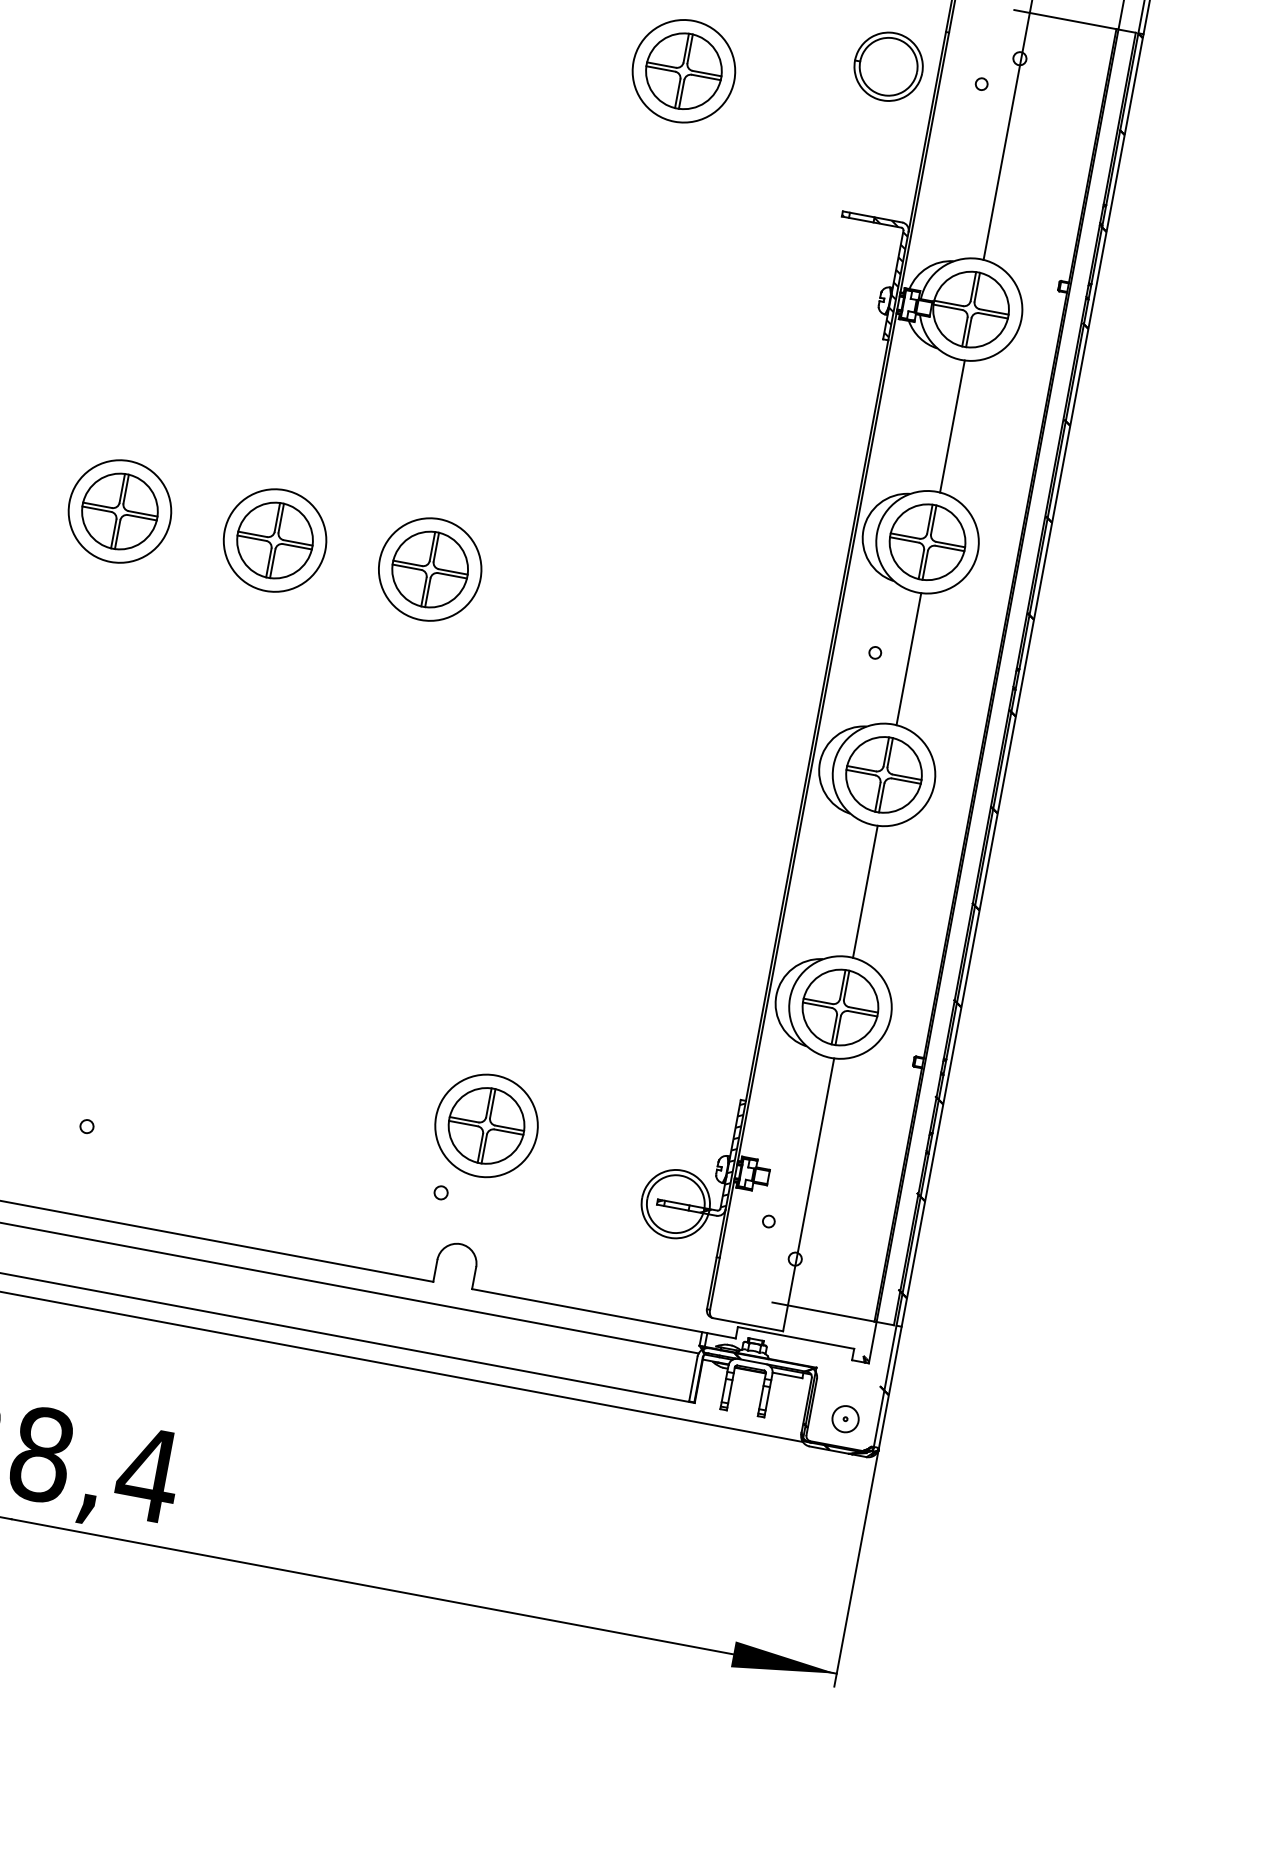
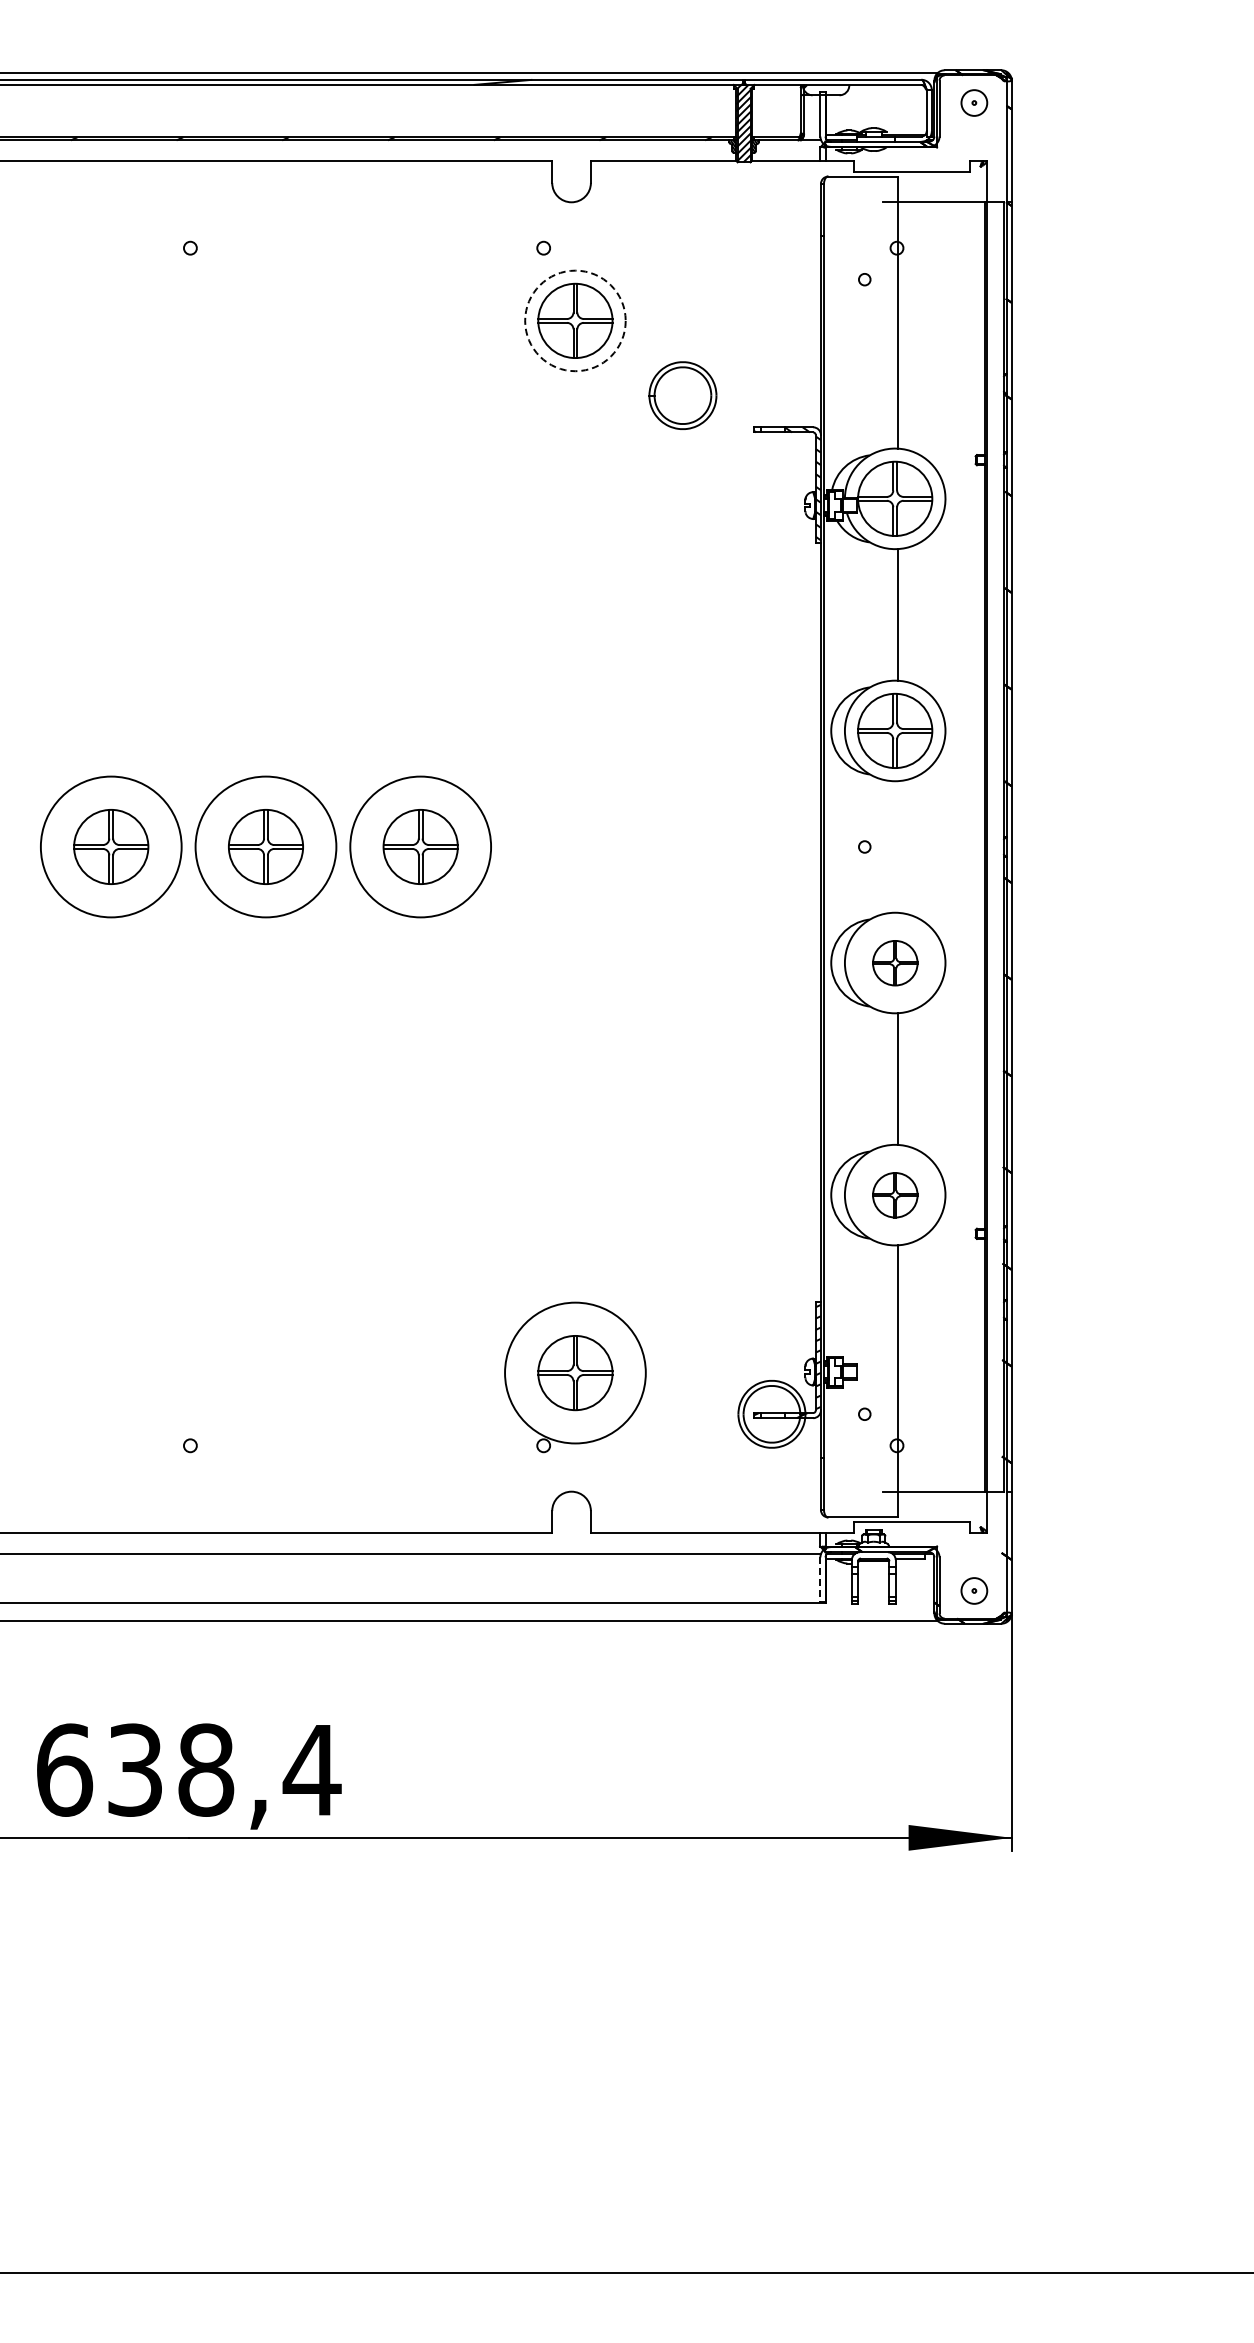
part: (888, 66) -> (682, 395), moved
circle: (684, 70) -> (575, 320), solid -> dashed
circle: (119, 510) -> (110, 846), size x1.4
circle: (274, 539) -> (265, 846), size x1.4
circle: (430, 569) -> (420, 846), size x1.4
line: (909, 658) -> (898, 846), removed
part: (884, 775) -> (895, 963), size x0.6
part: (840, 1007) -> (895, 1195), size x0.6
circle: (486, 1125) -> (575, 1372), size x1.4
line: (693, 1379) -> (820, 1580), solid -> dashed

